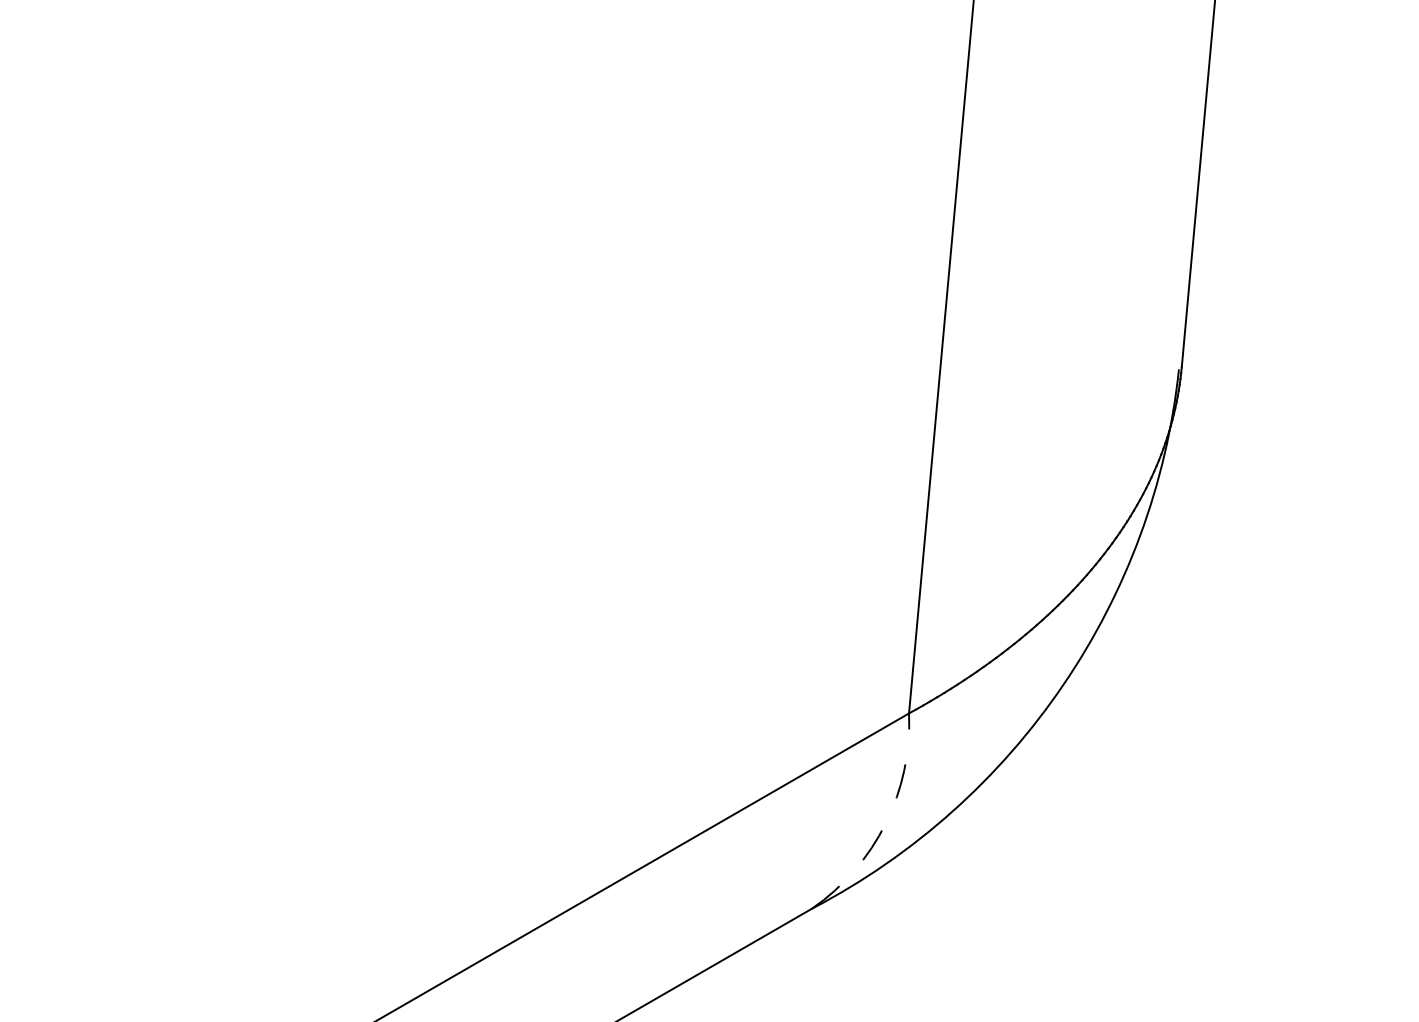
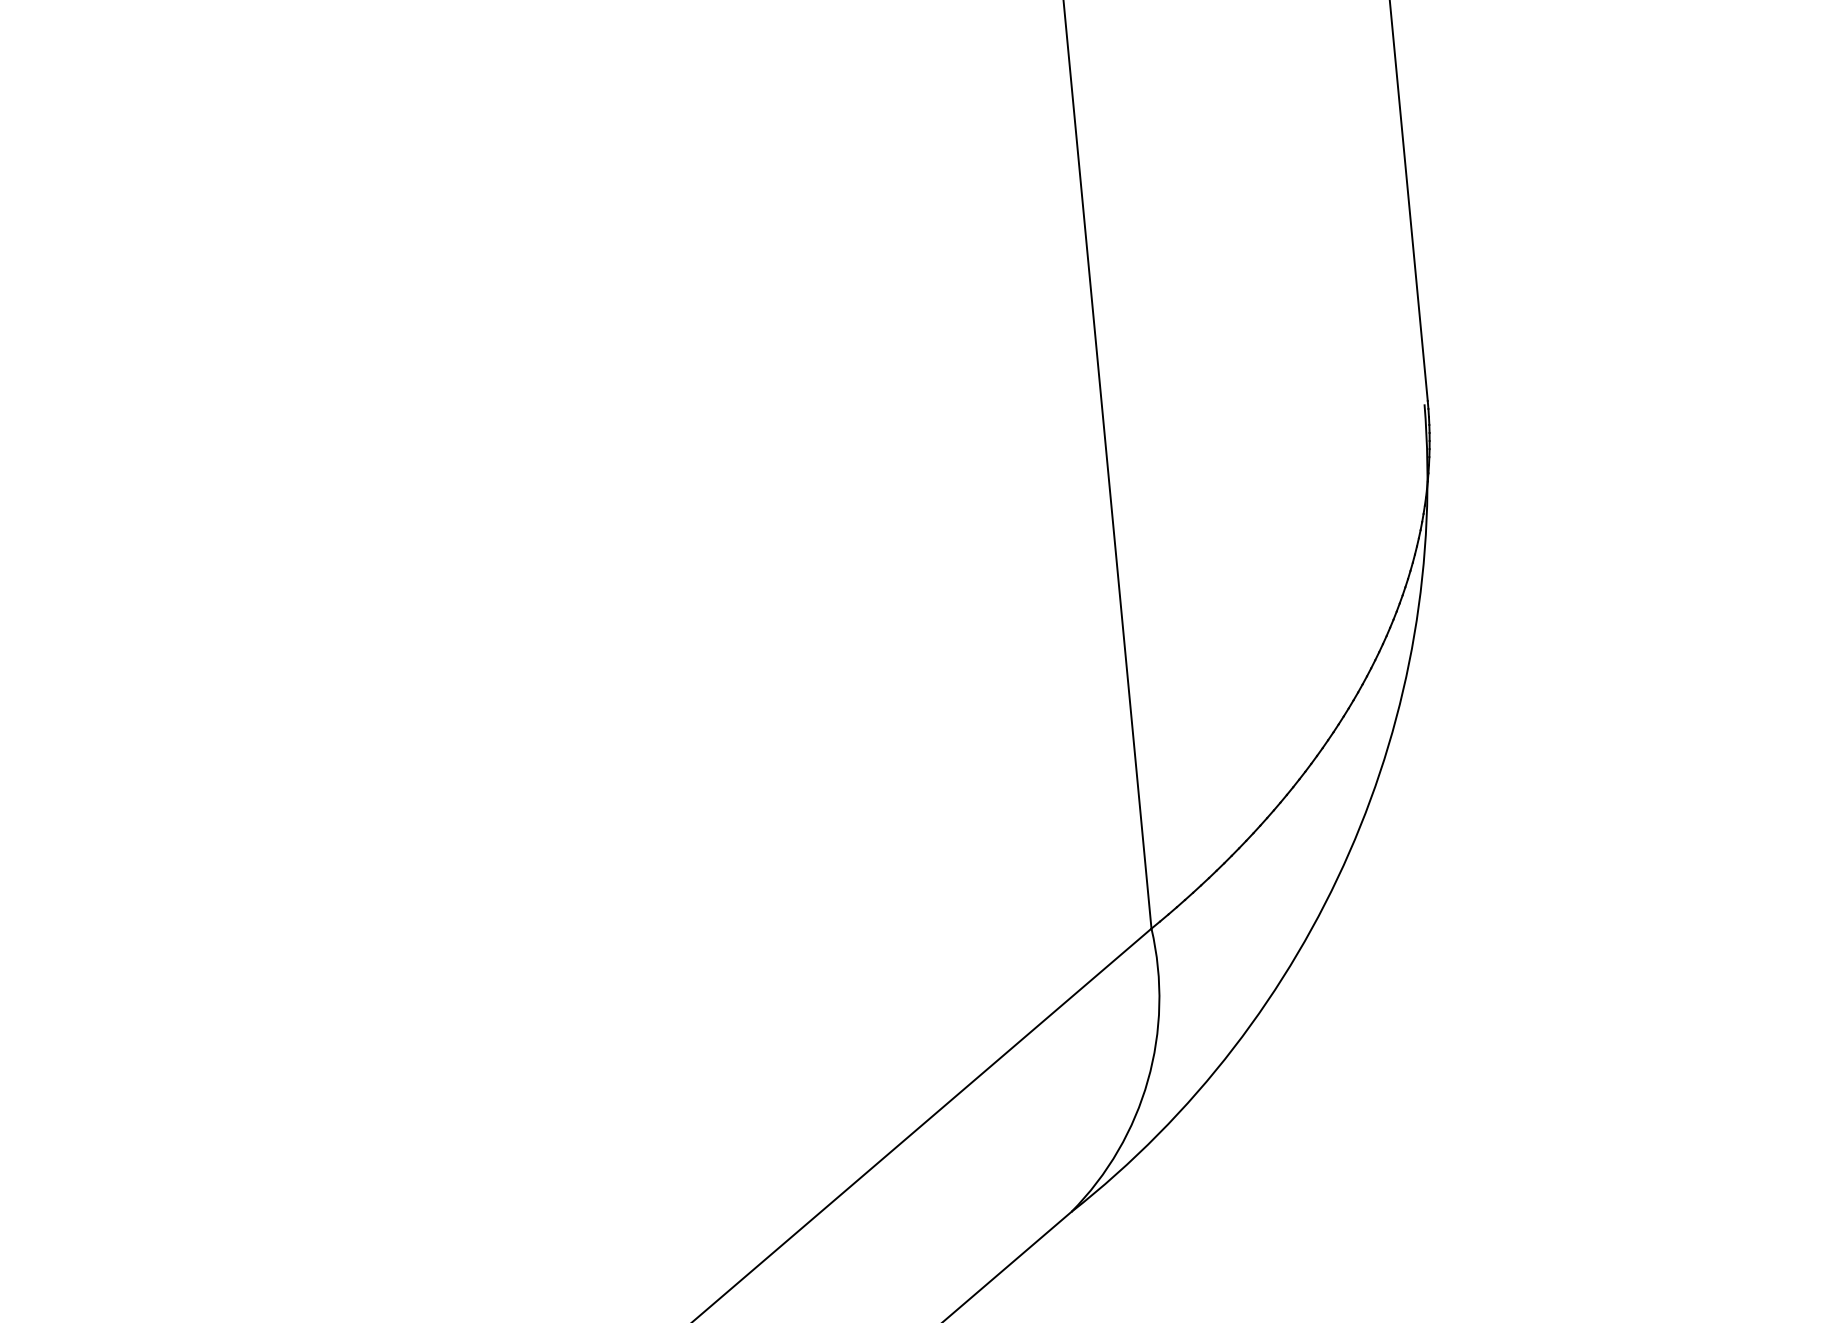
arc: (885, 823) -> (1147, 1080), dashed -> solid

